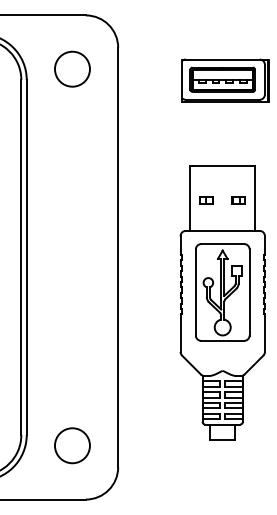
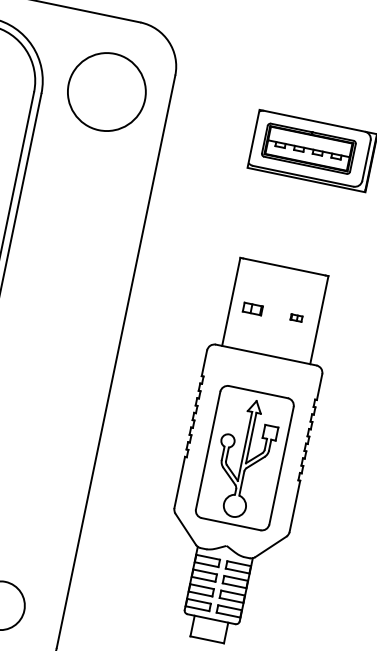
circle: (72, 68) -> (107, 91), size x1.6
part: (238, 200) -> (296, 318), size x0.6
part: (222, 292) -> (244, 458), moved

